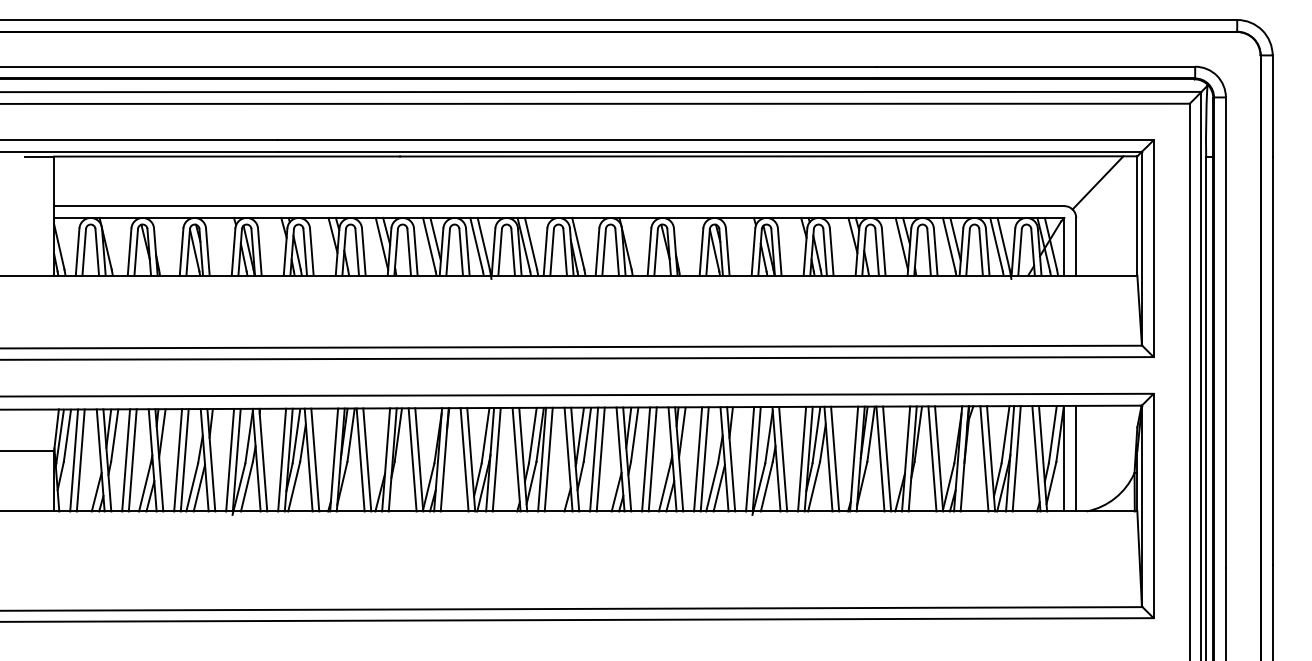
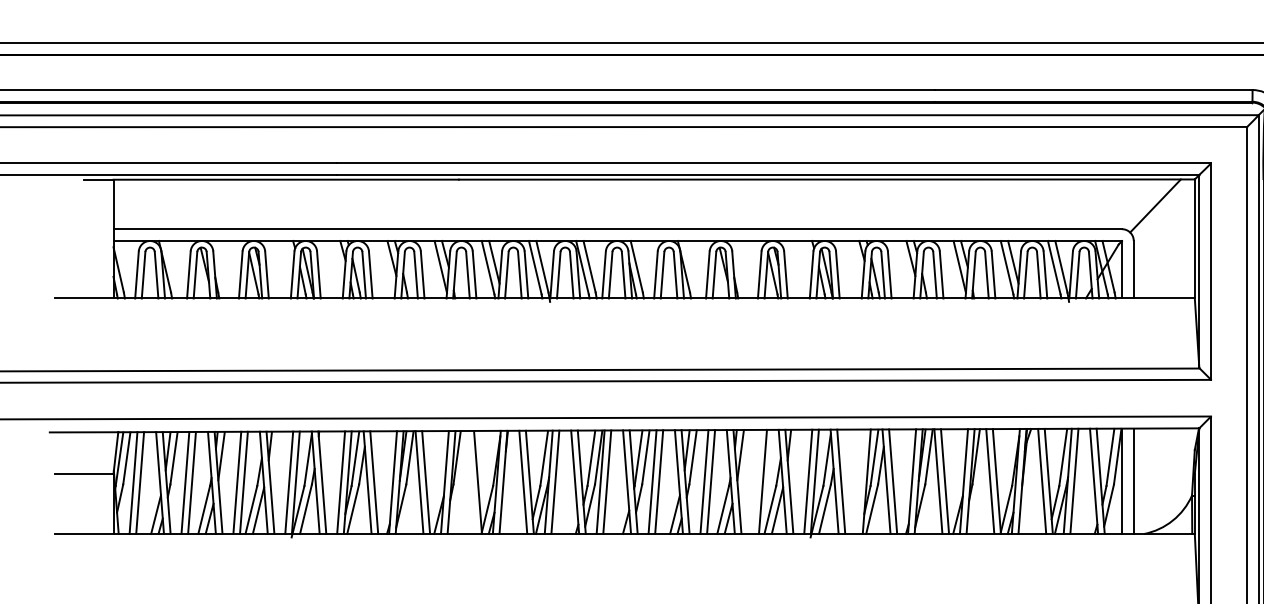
line: (802, 458) -> (860, 481), removed
line: (412, 459) -> (471, 482), removed
line: (698, 459) -> (756, 482), removed

